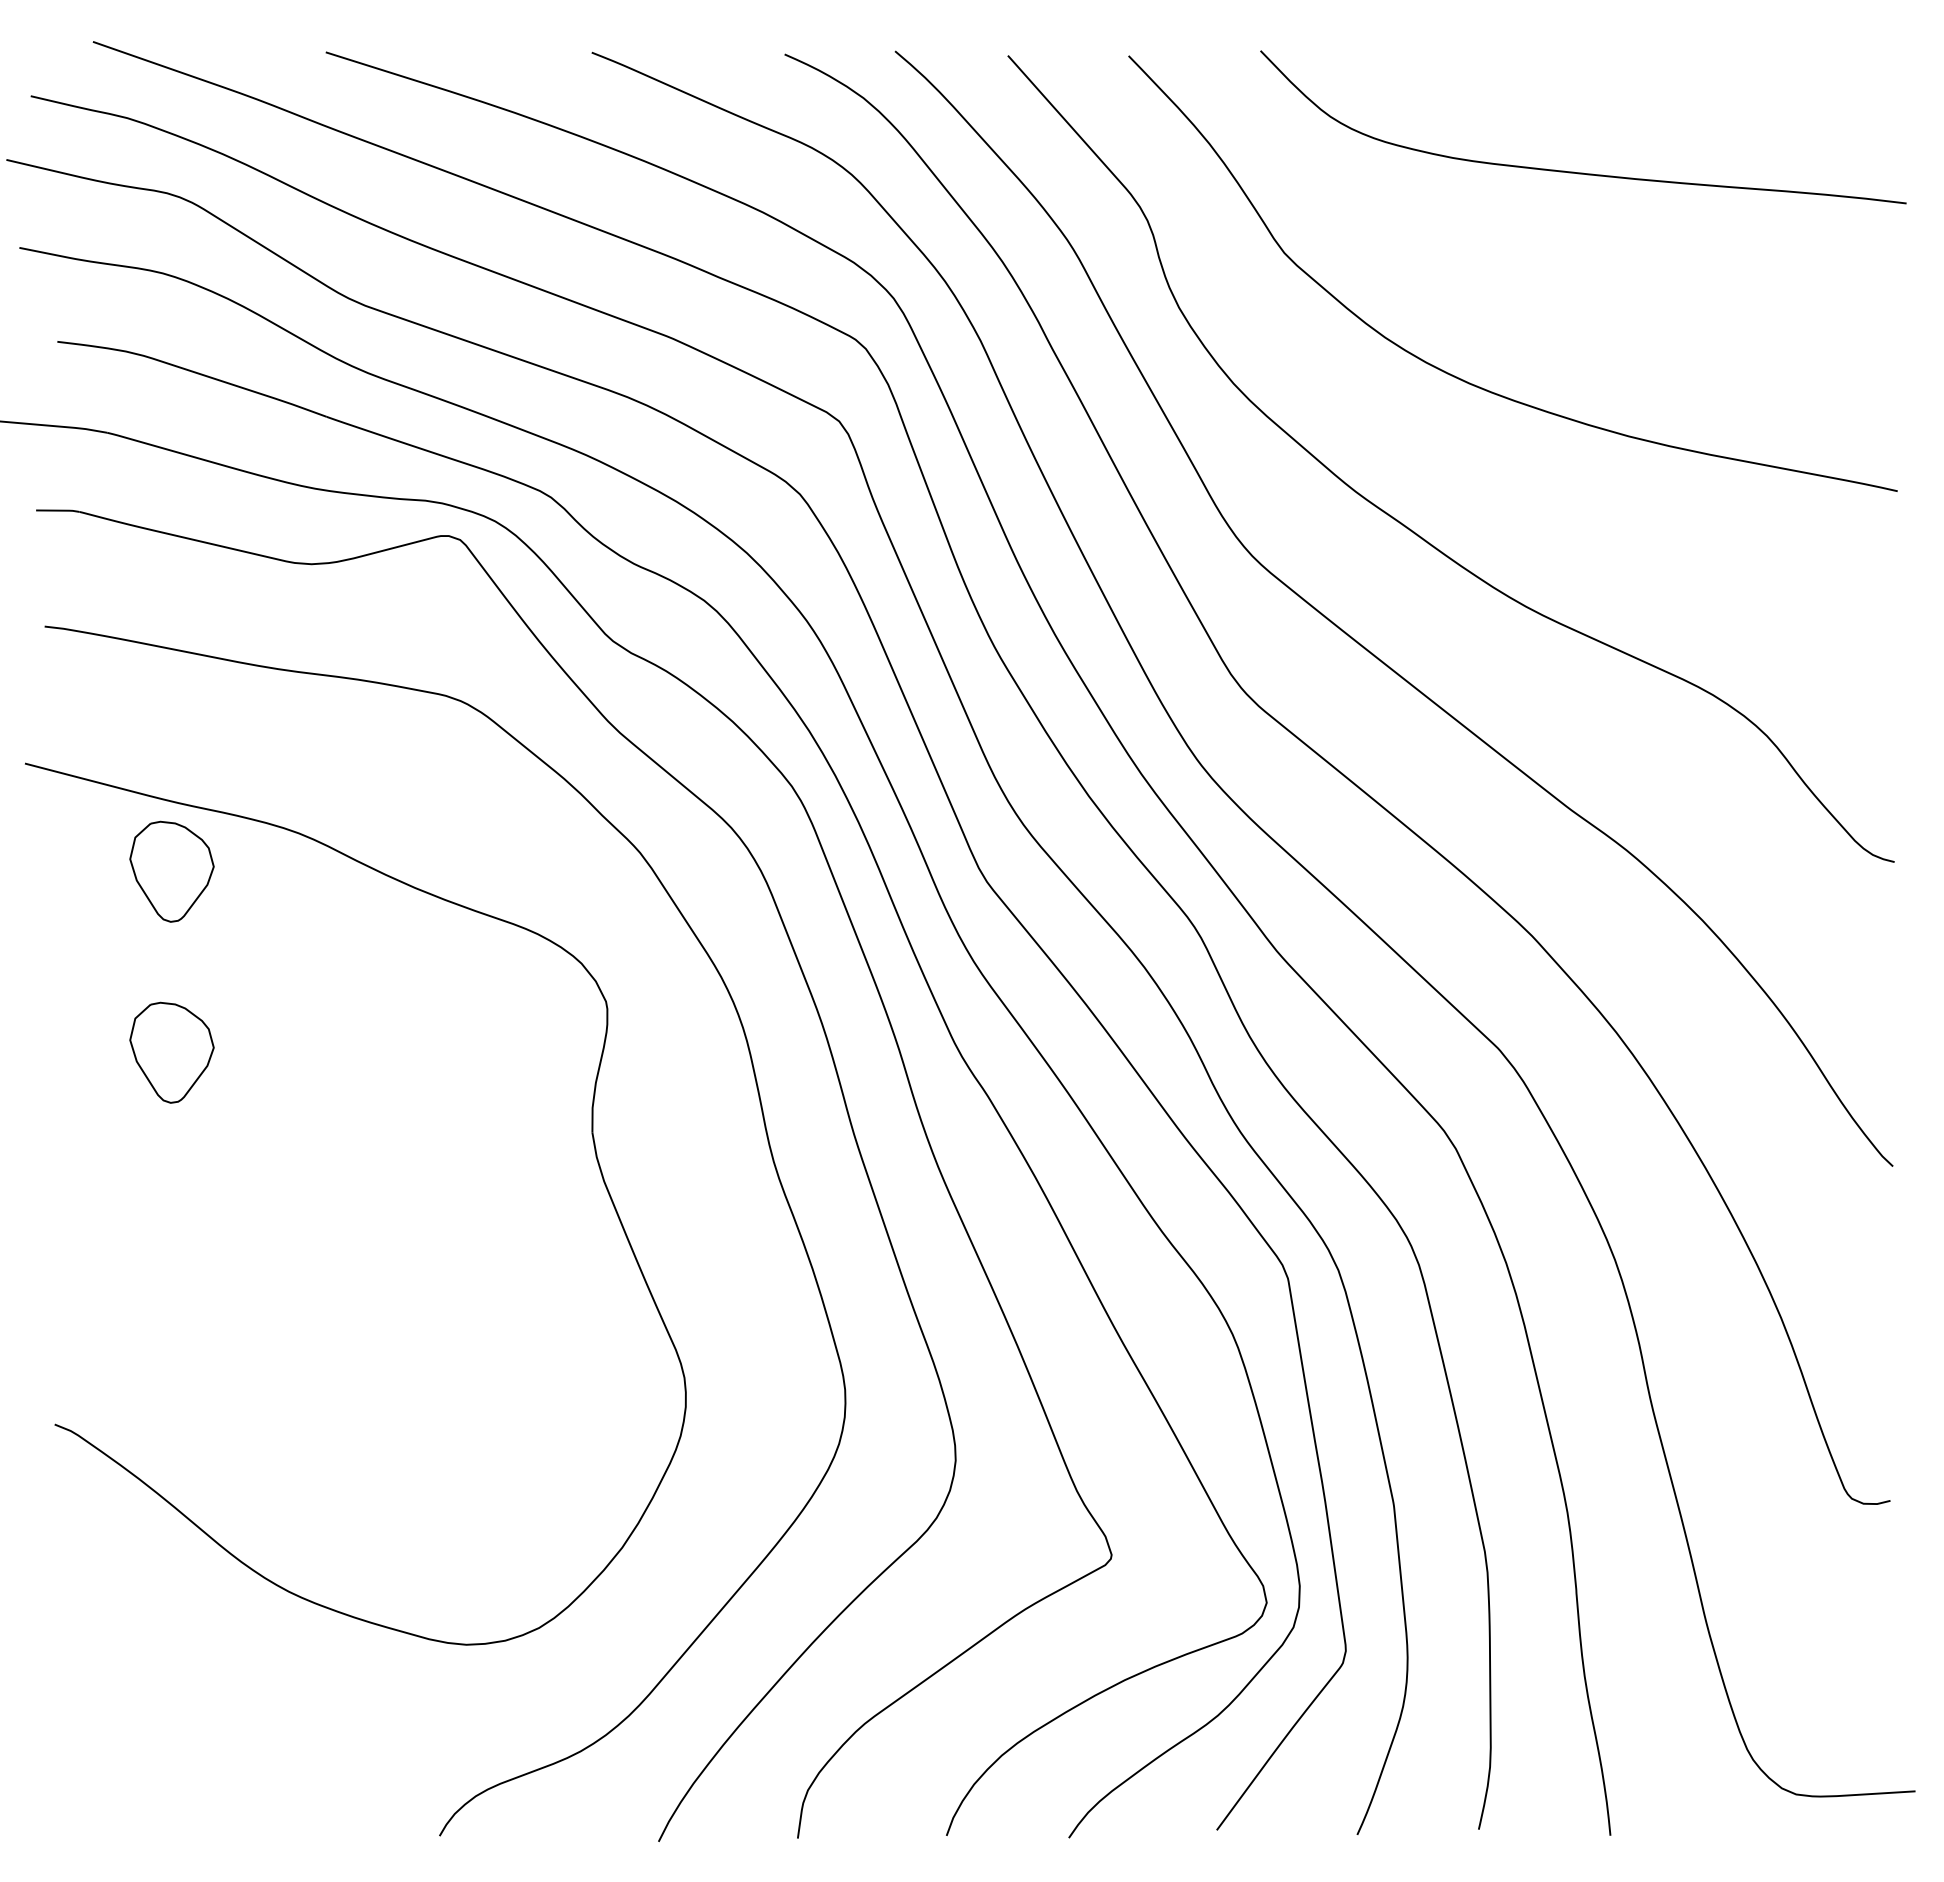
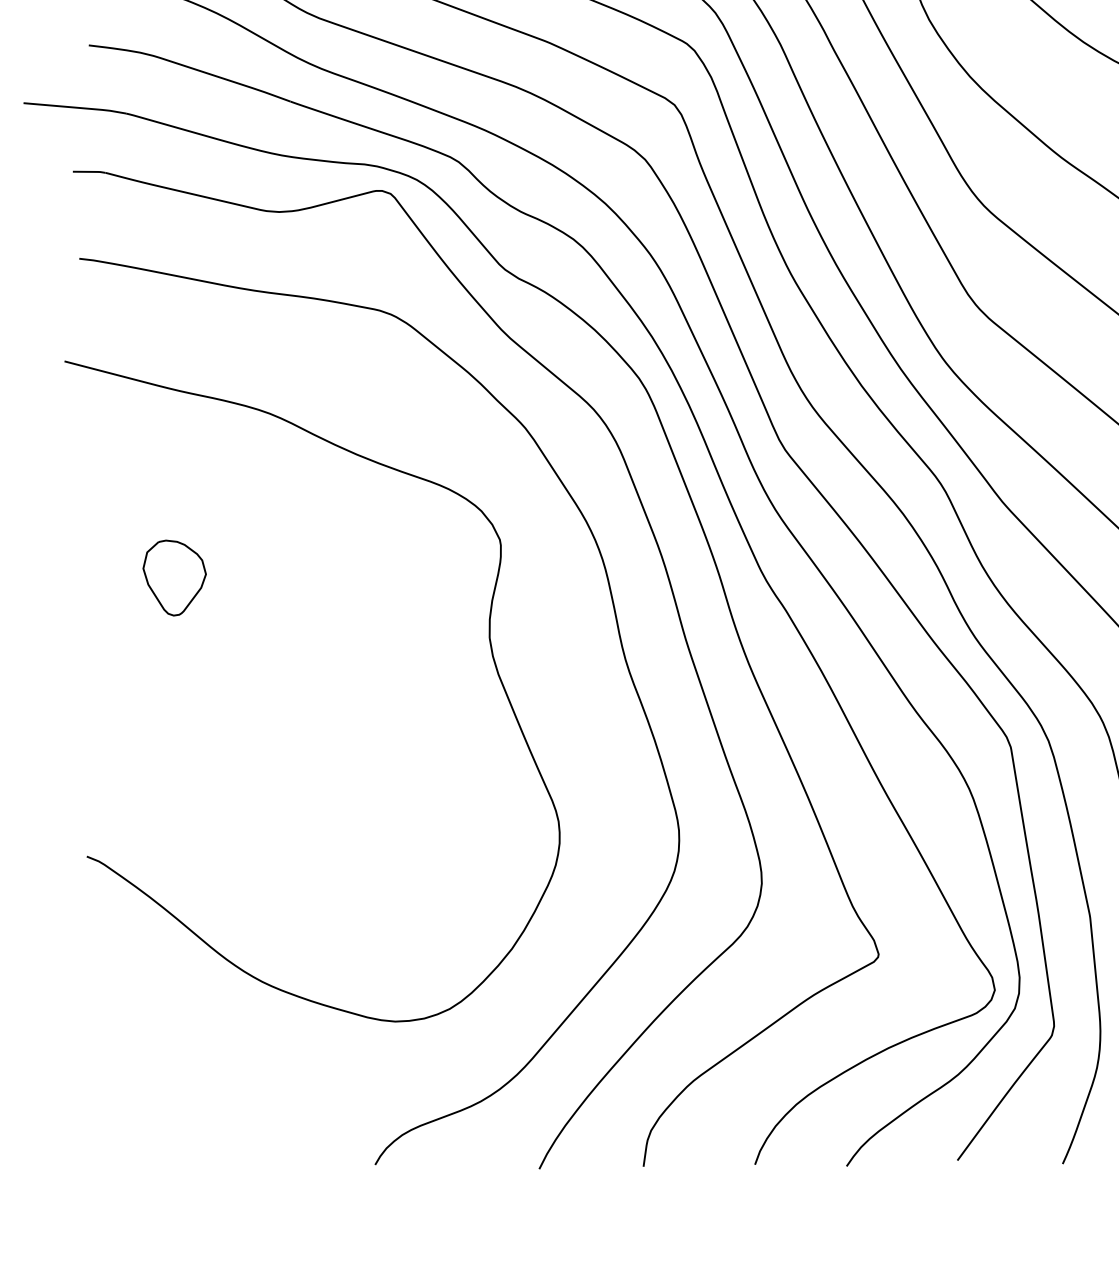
part: (171, 871) -> (174, 442), removed

